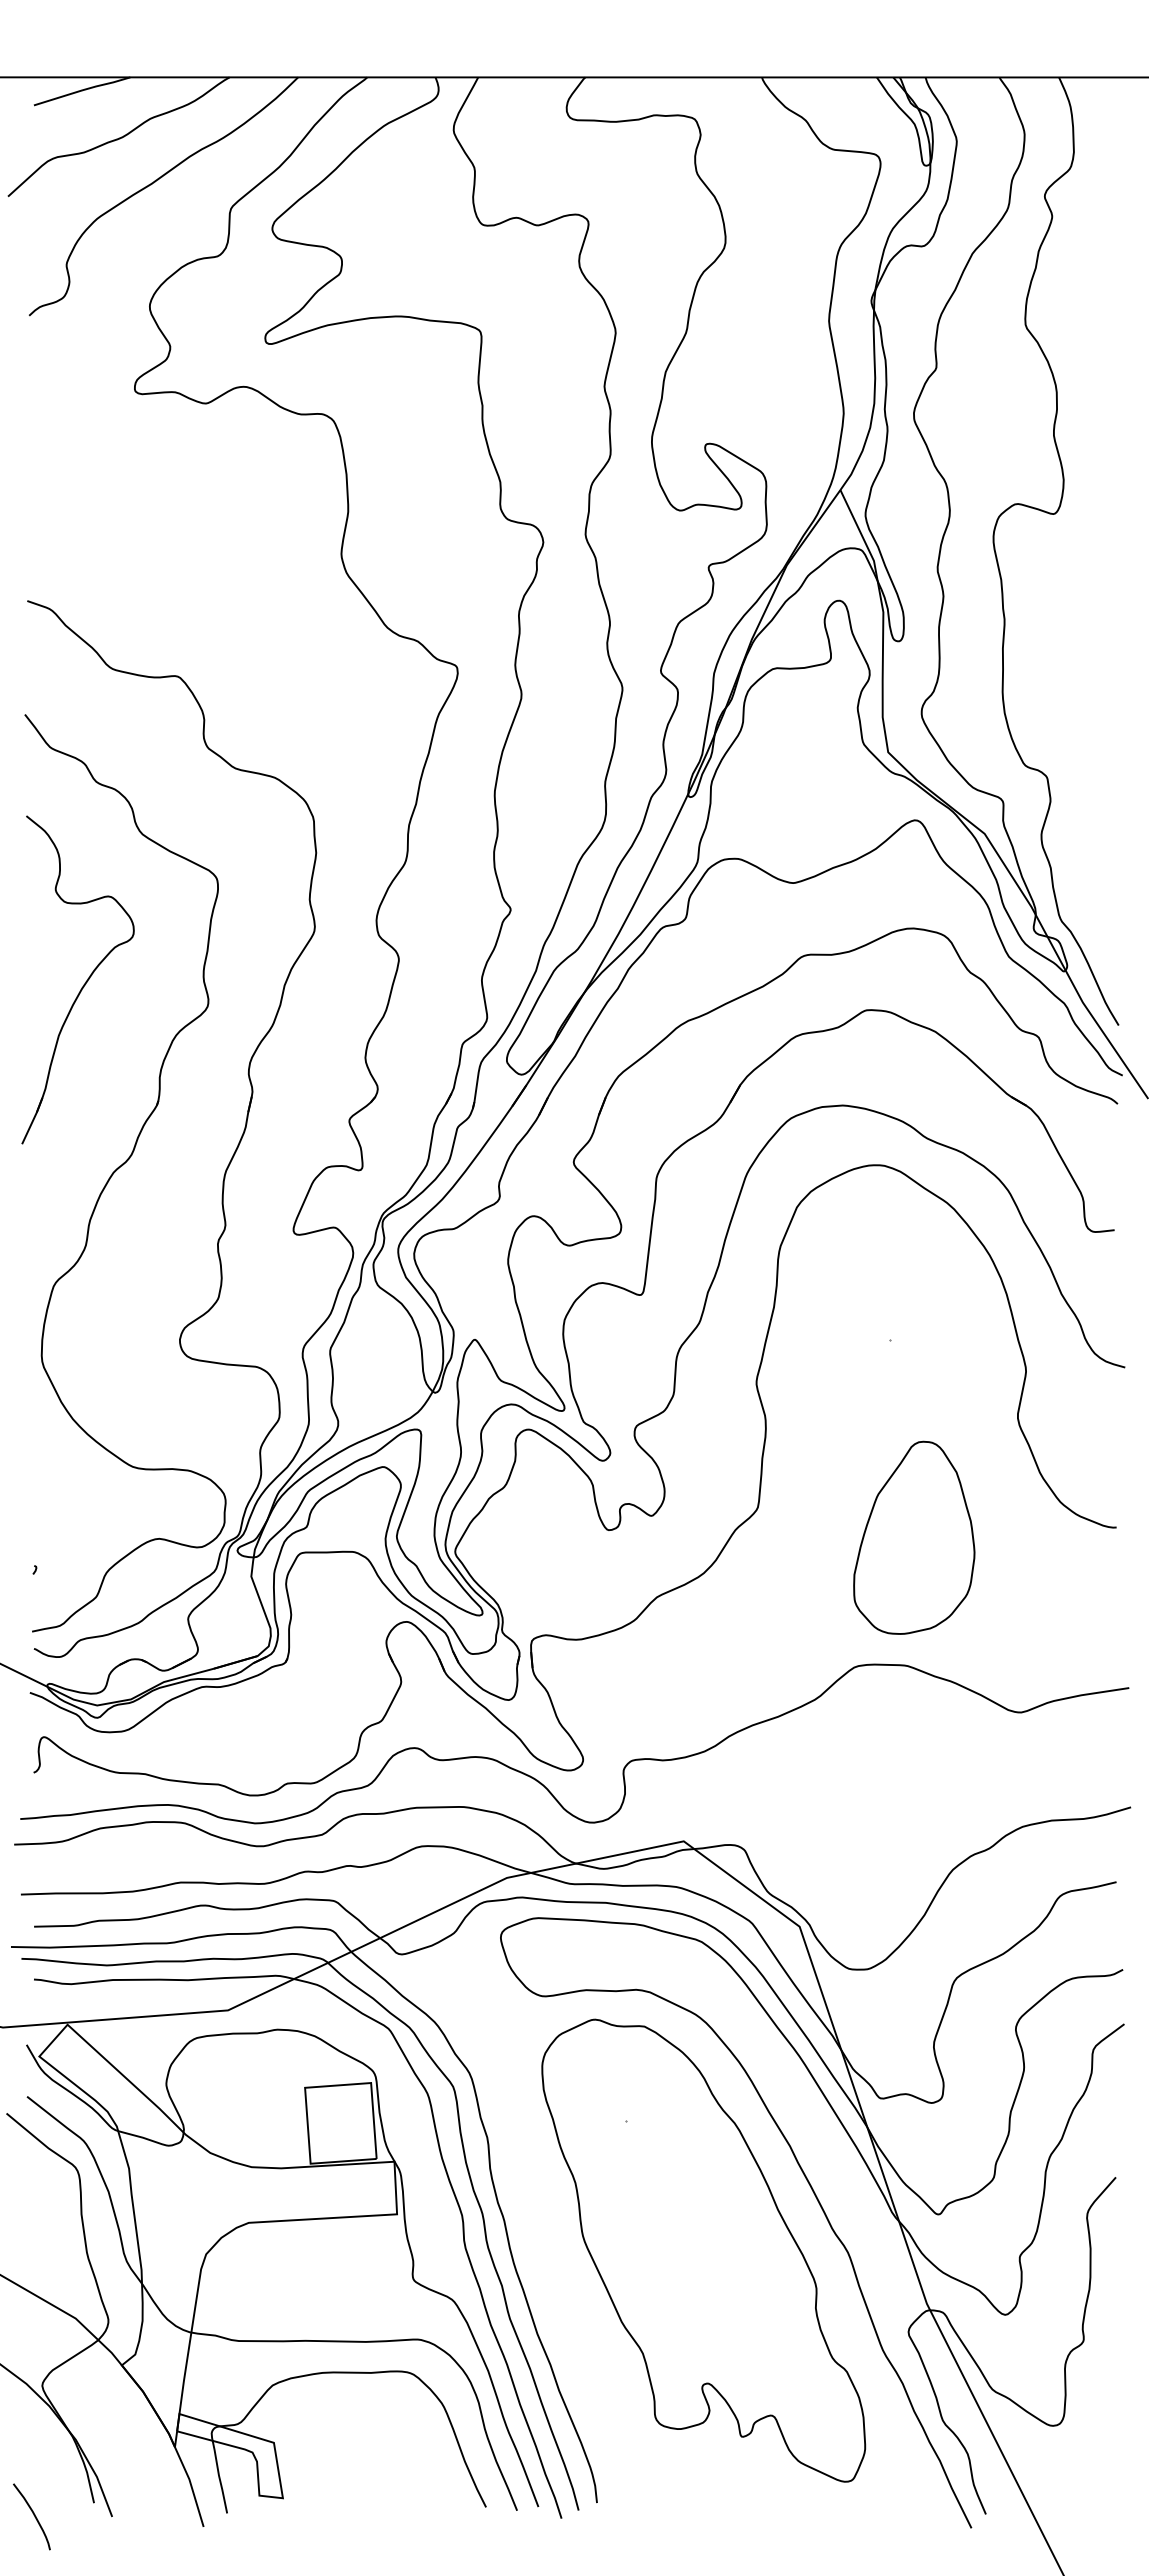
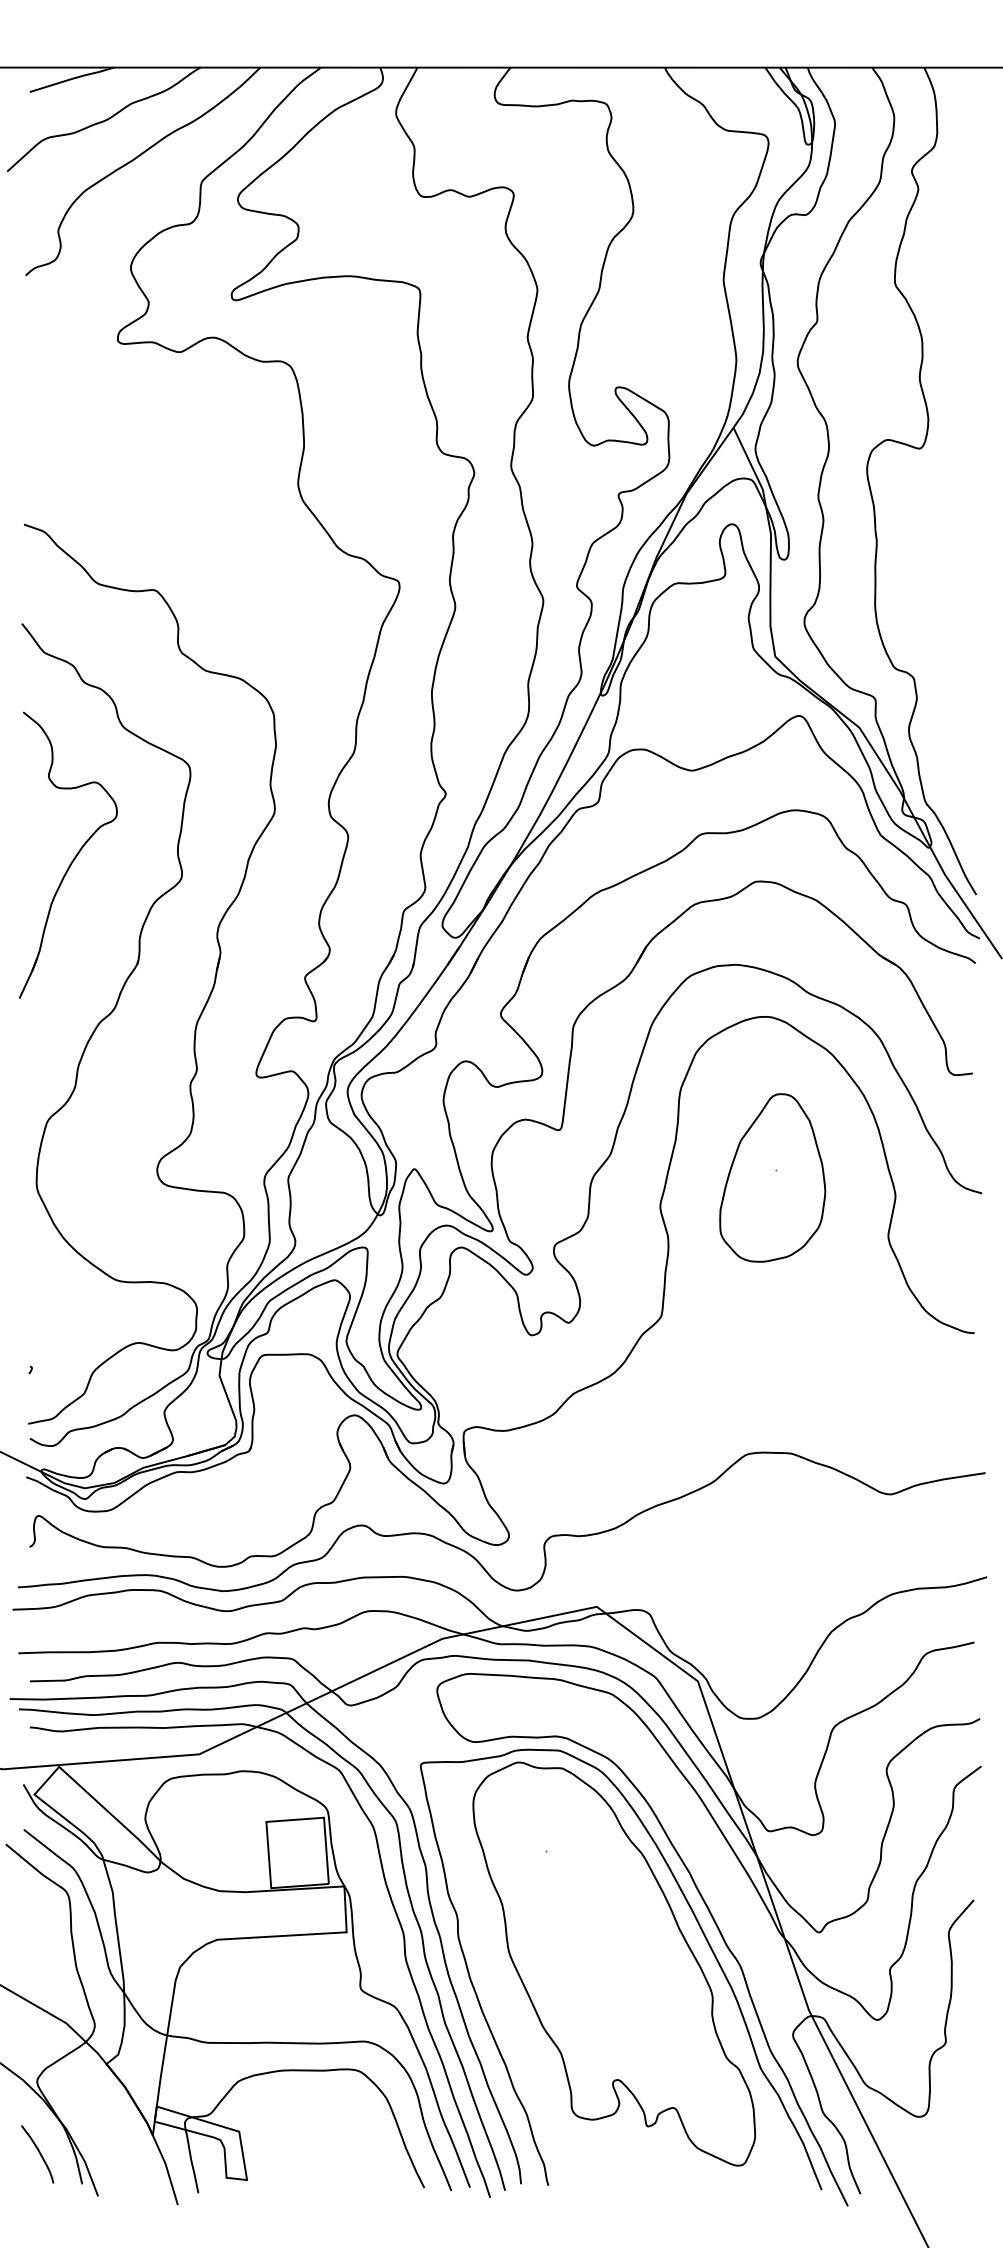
part: (914, 1537) -> (772, 1177), moved
curve: (802, 2210) -> (700, 1928), added
curve: (33, 2515) -> (39, 2153), moved

